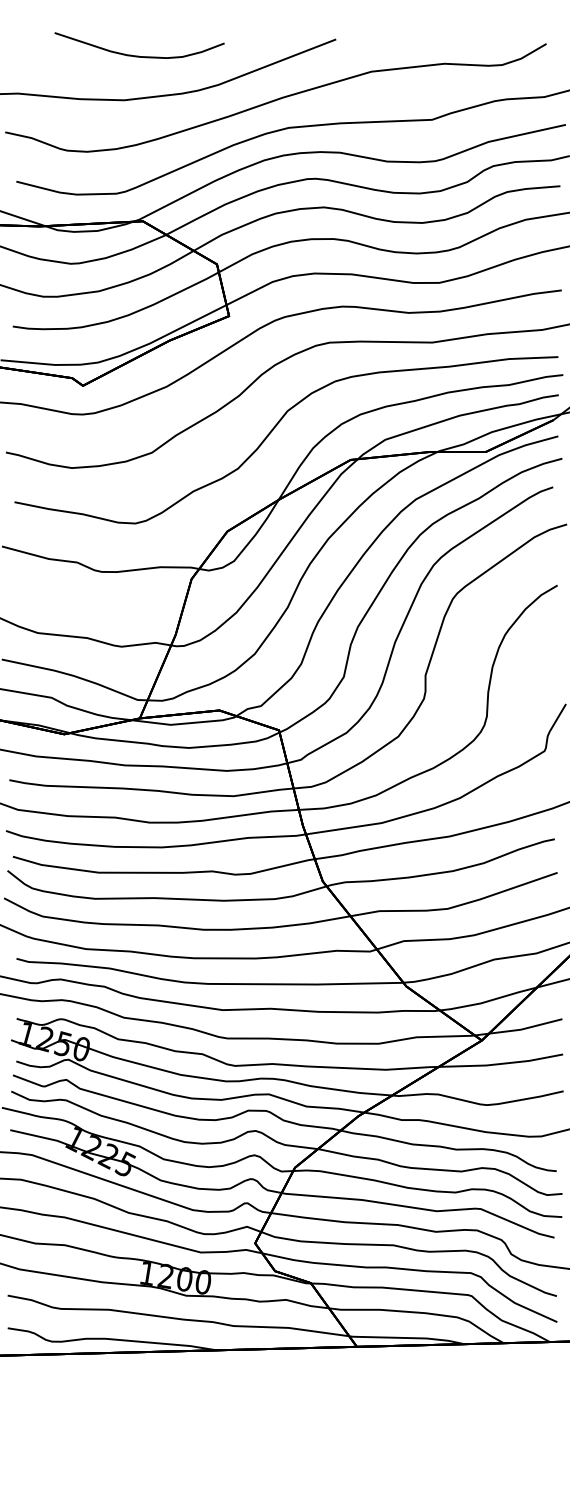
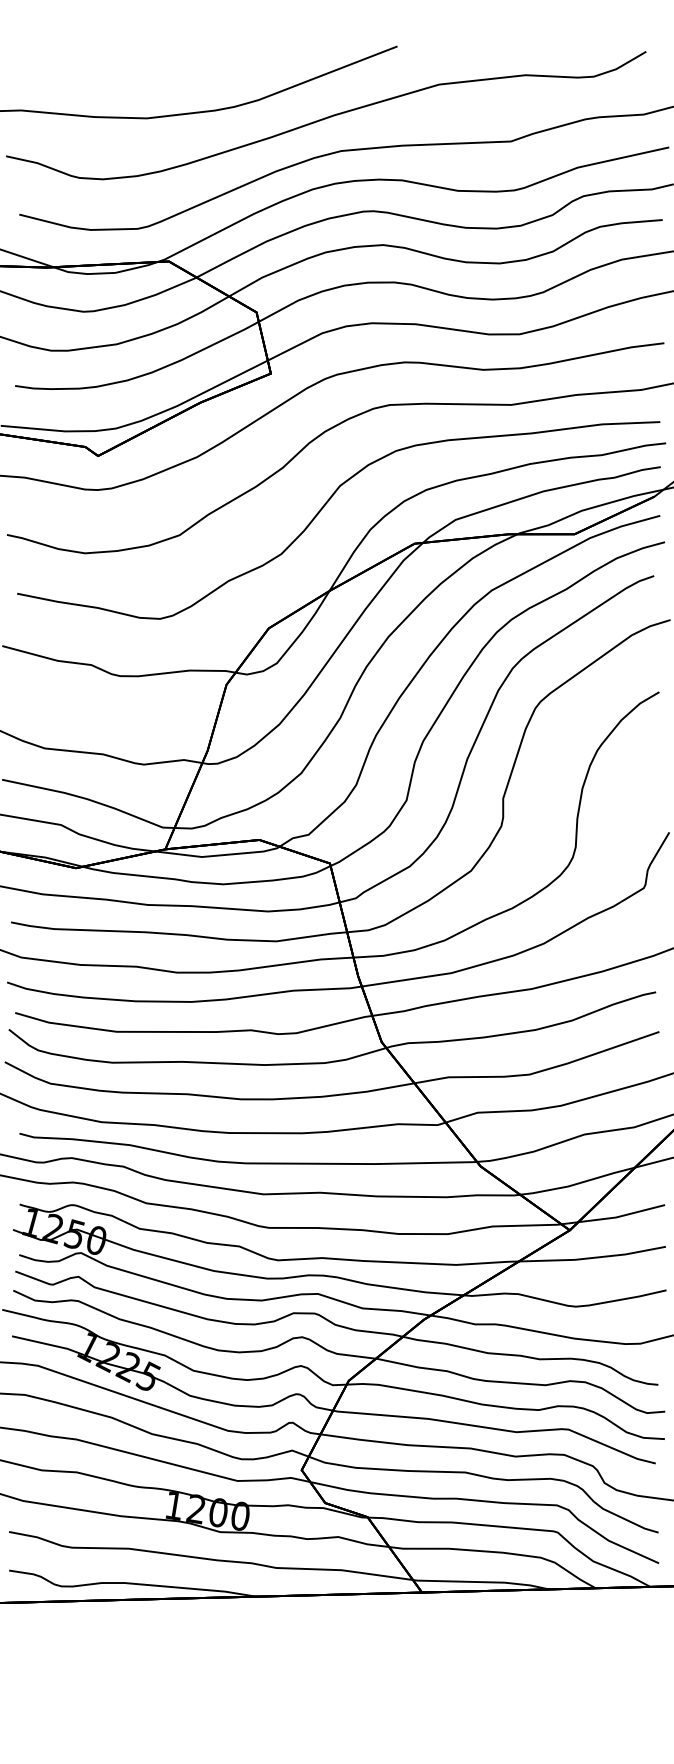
curve: (138, 55) -> (163, 65), removed

